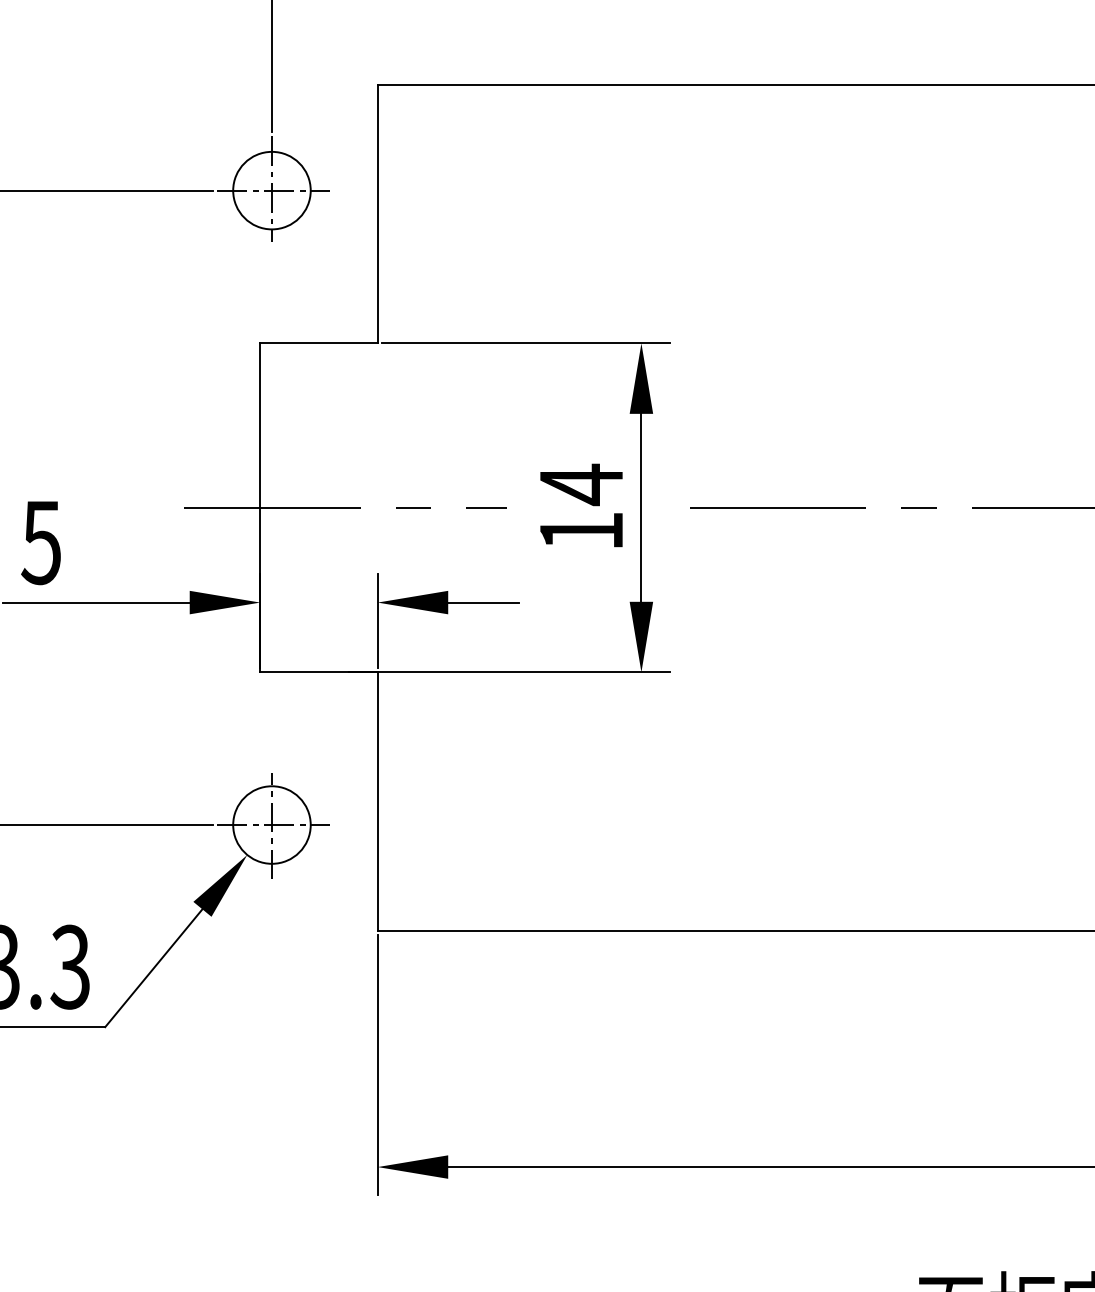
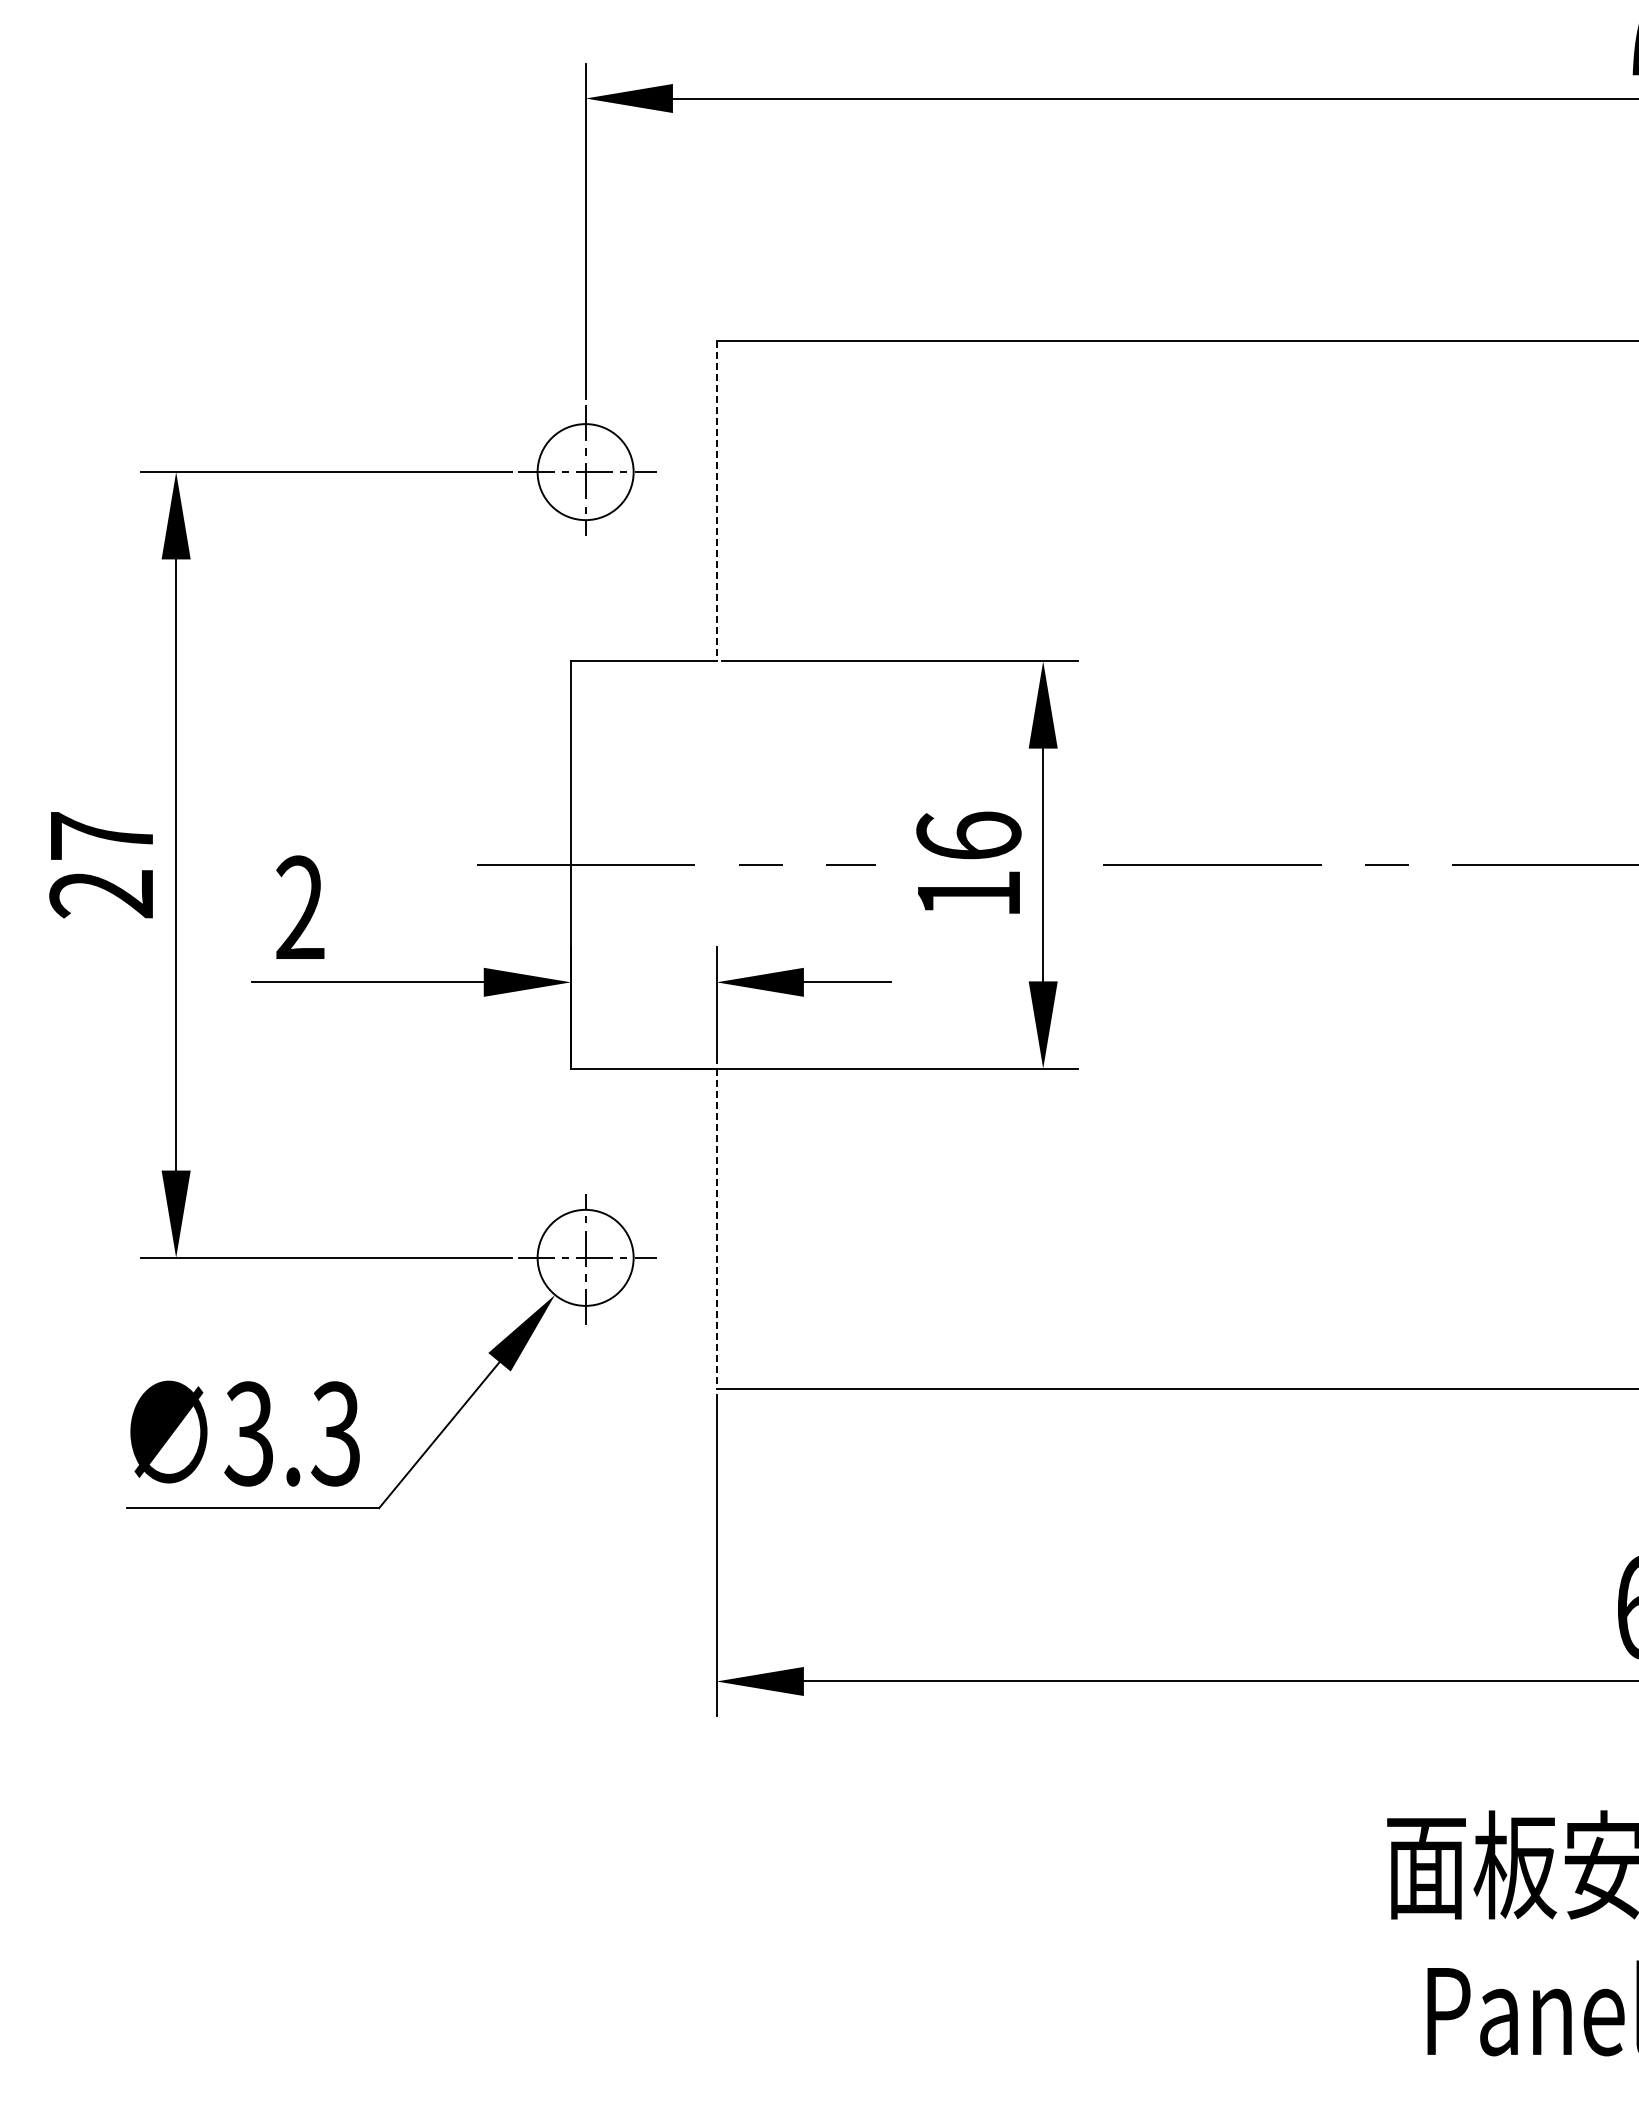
line: (377, 214) -> (716, 501), solid -> dashed
text: (581, 484) -> (968, 836), 14 -> 16
text: (40, 542) -> (299, 907), 5 -> 2
line: (377, 802) -> (716, 1229), solid -> dashed

